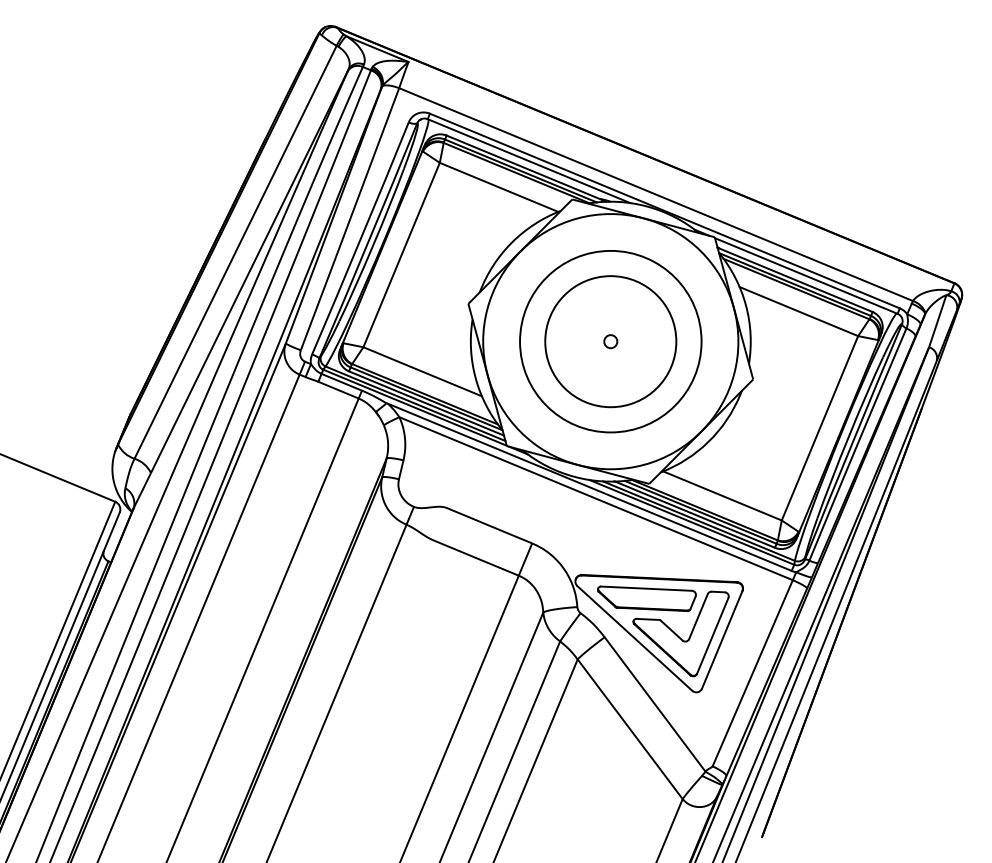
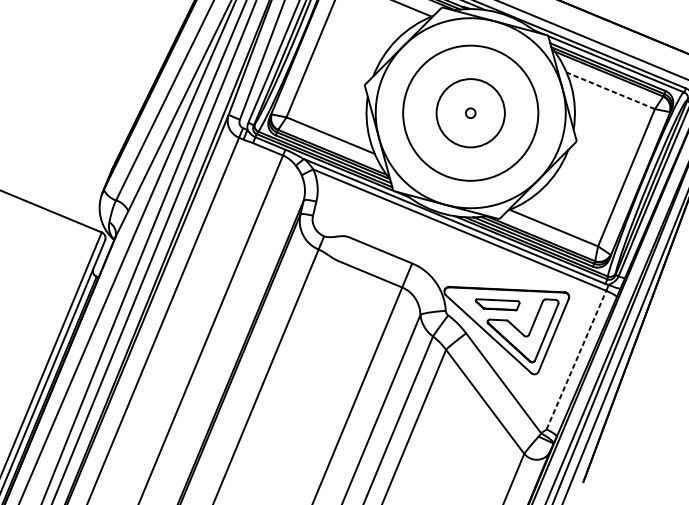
line: (798, 311) -> (610, 90), solid -> dashed
circle: (610, 341) -> (470, 113), size x0.7
part: (646, 598) -> (497, 304), size x0.6
line: (752, 672) -> (576, 359), solid -> dashed

